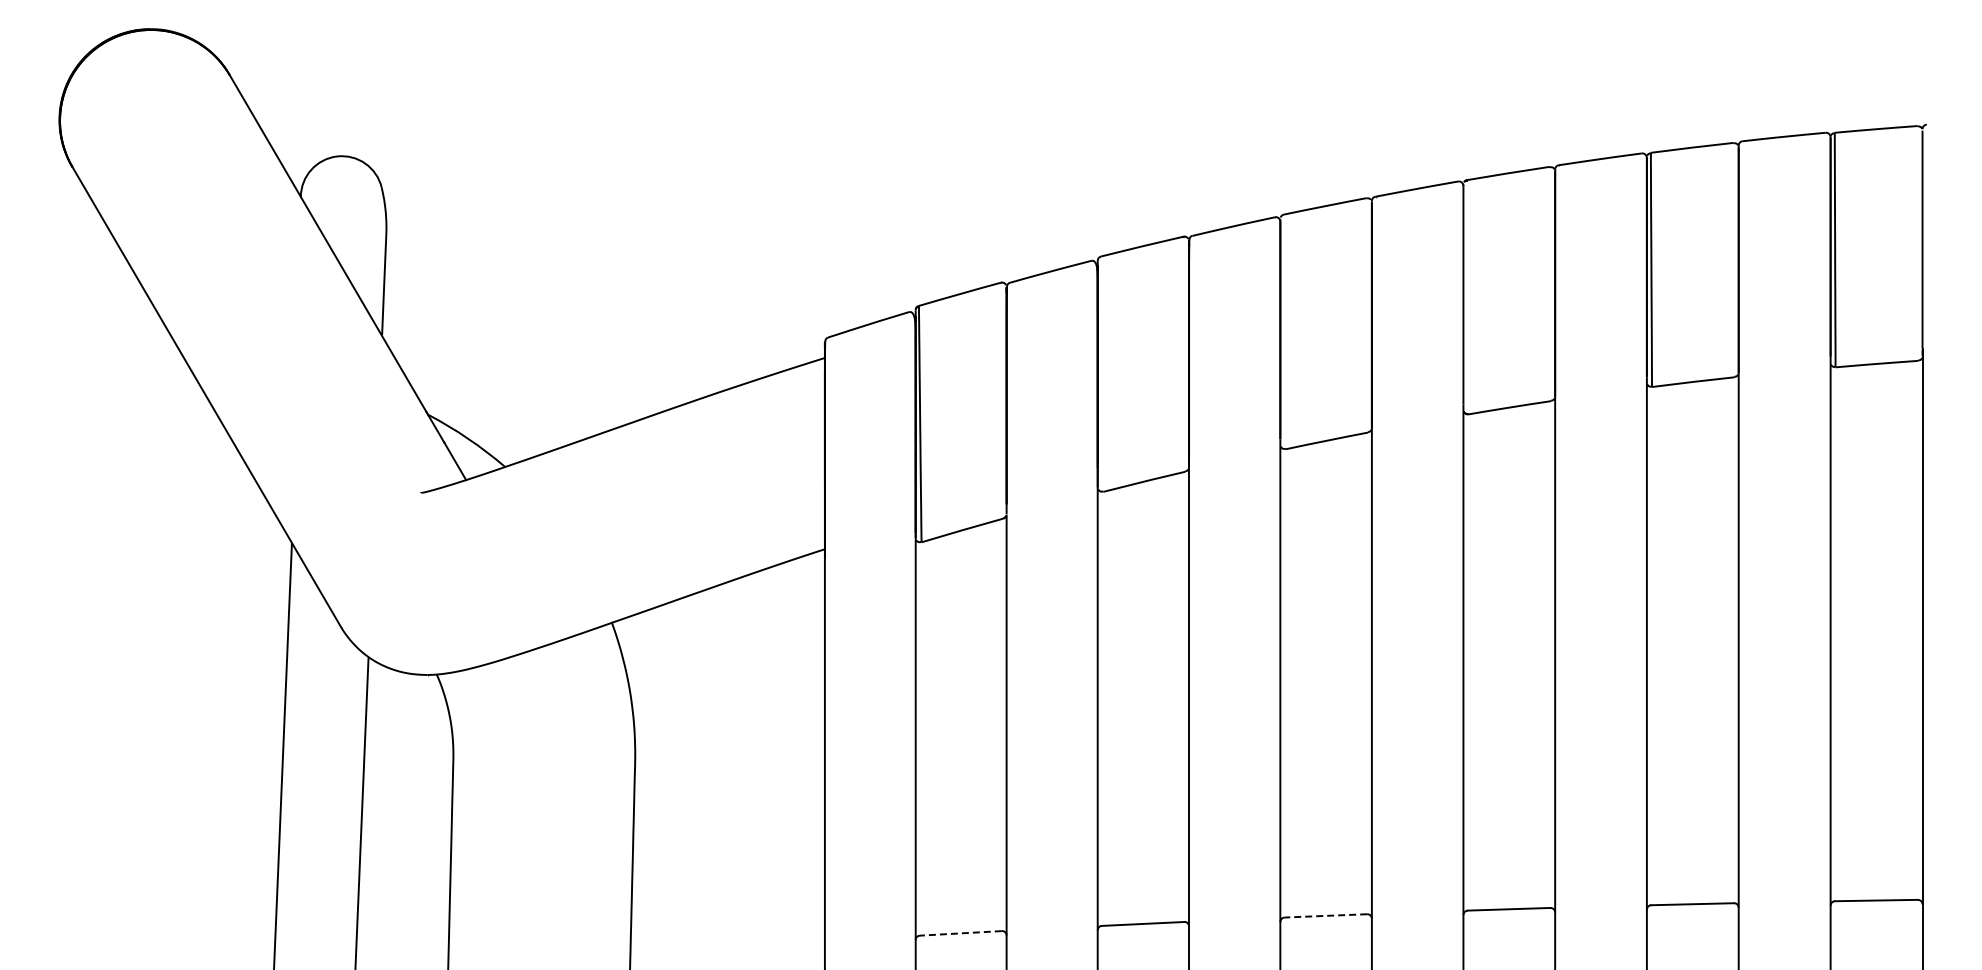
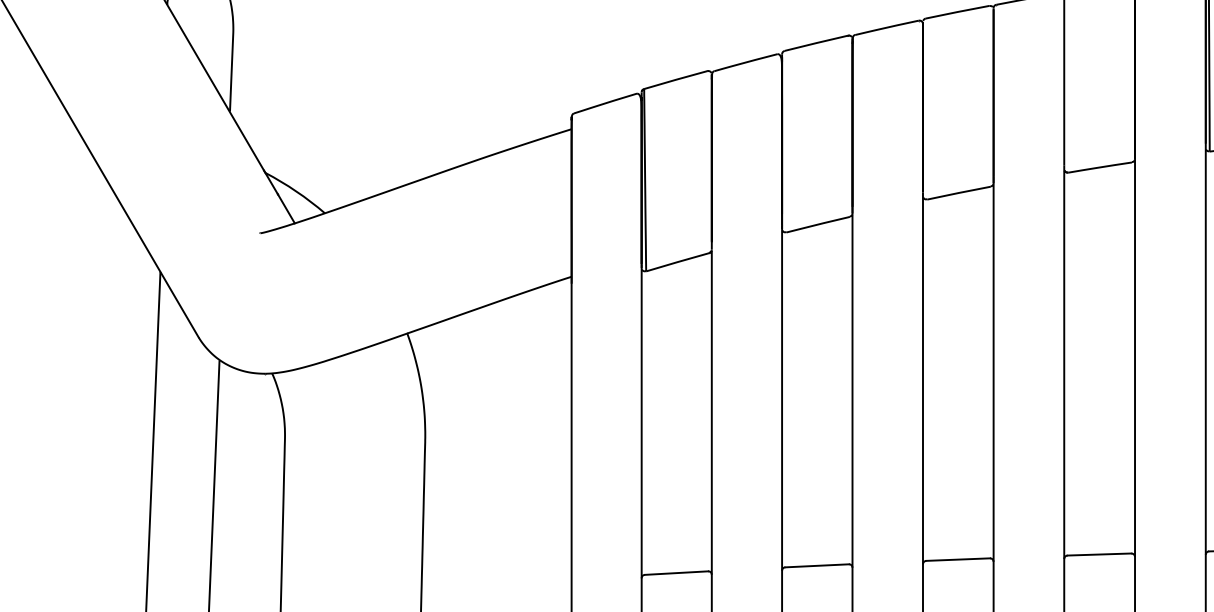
line: (1325, 915) -> (957, 559), dashed -> solid
line: (960, 933) -> (676, 573), dashed -> solid

